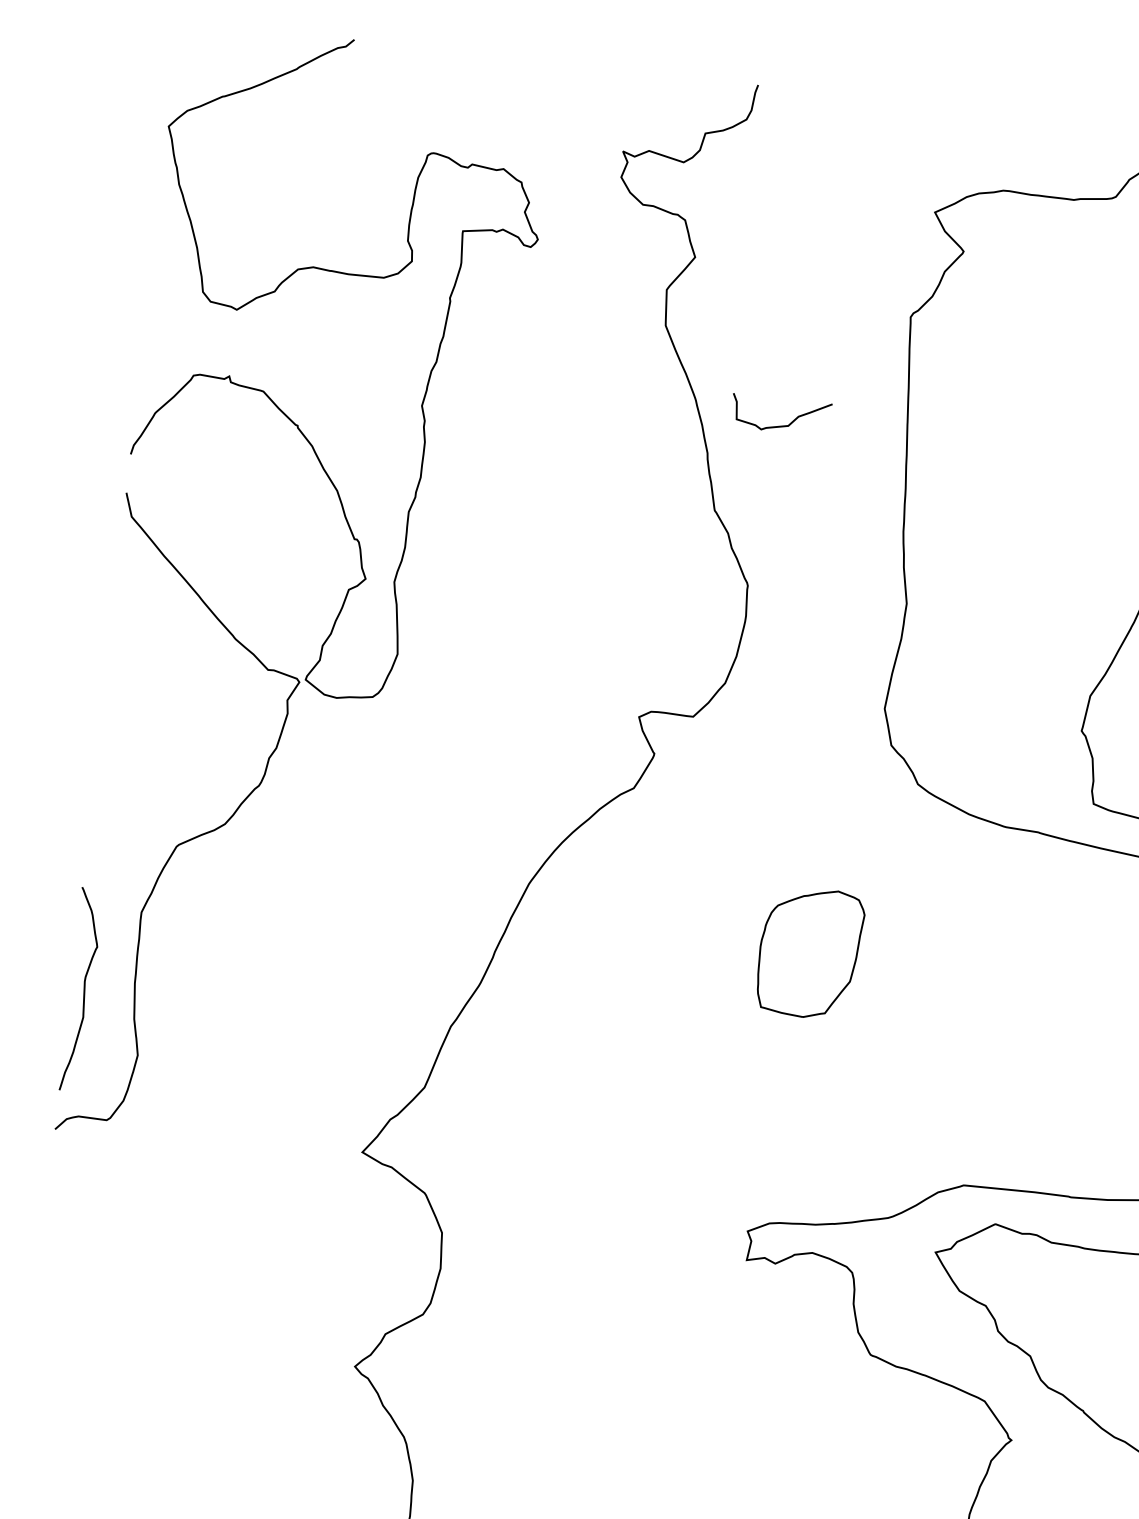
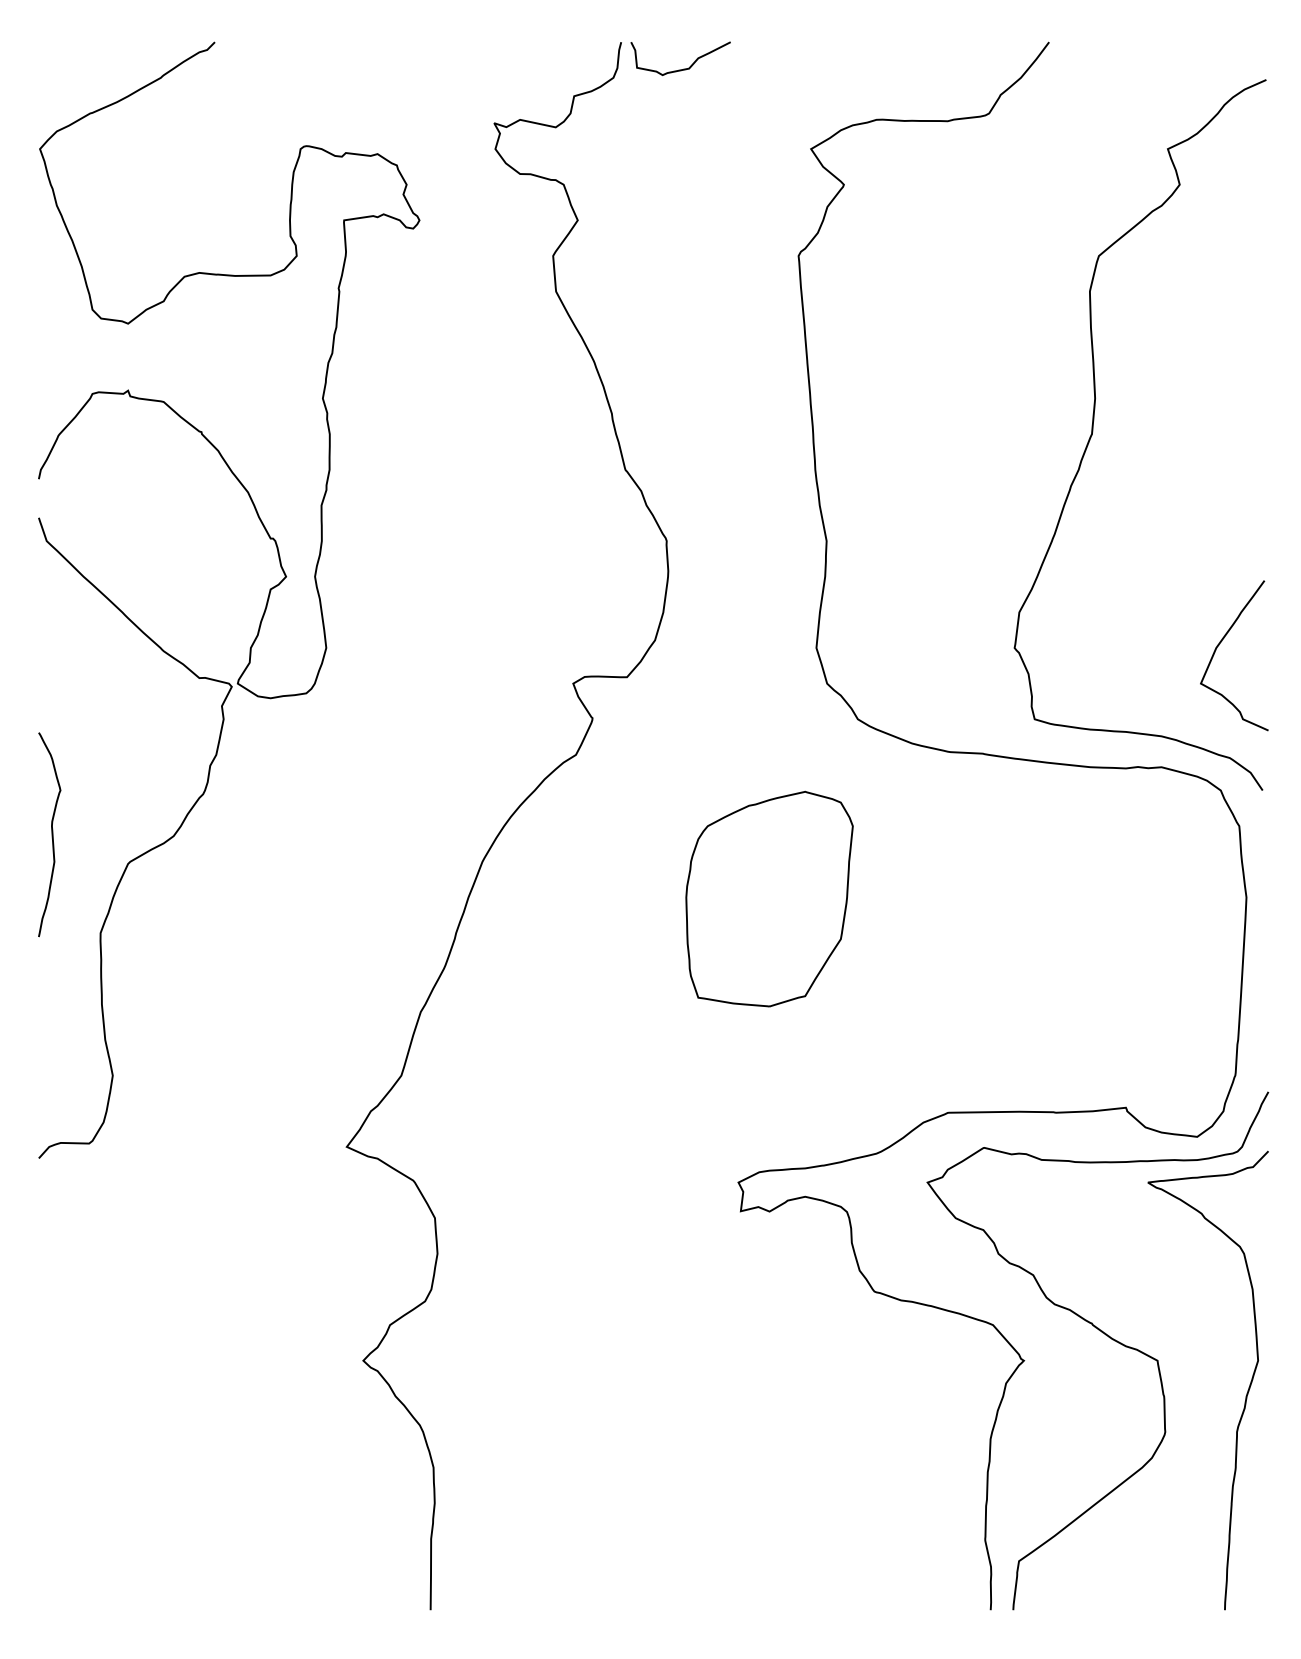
curve: (782, 425) -> (683, 68), moved
part: (810, 952) -> (769, 898), size x1.67
curve: (83, 989) -> (51, 834), moved

